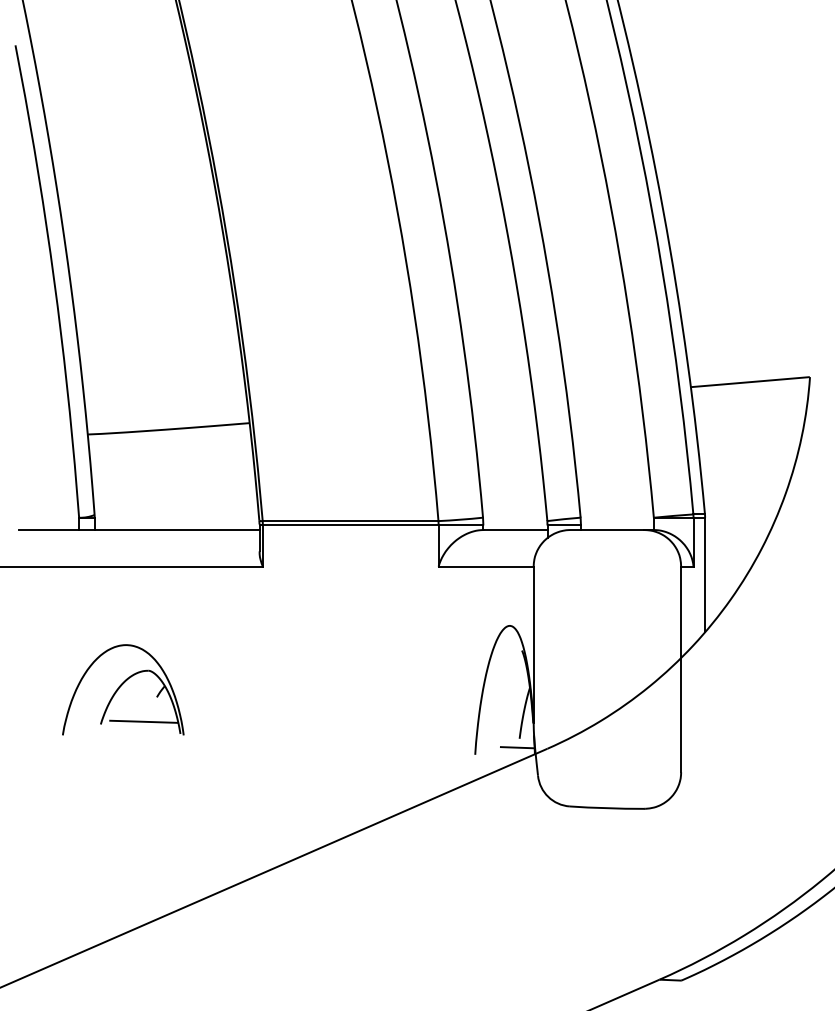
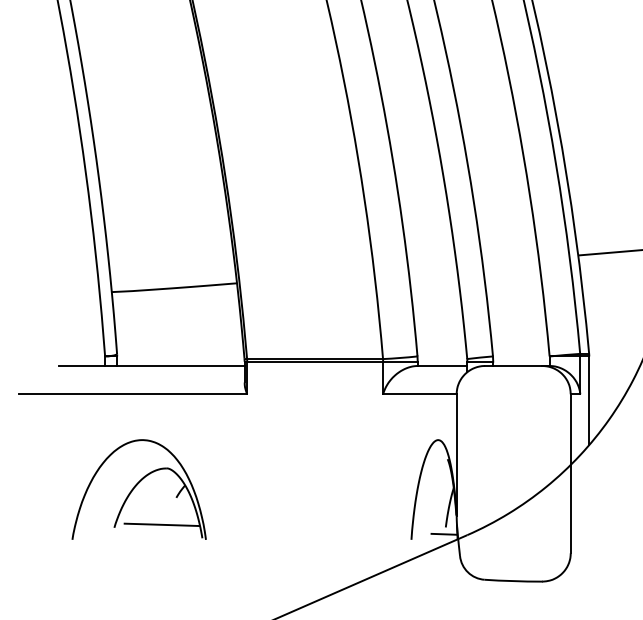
part: (123, 689) -> (139, 489), size x1.43

